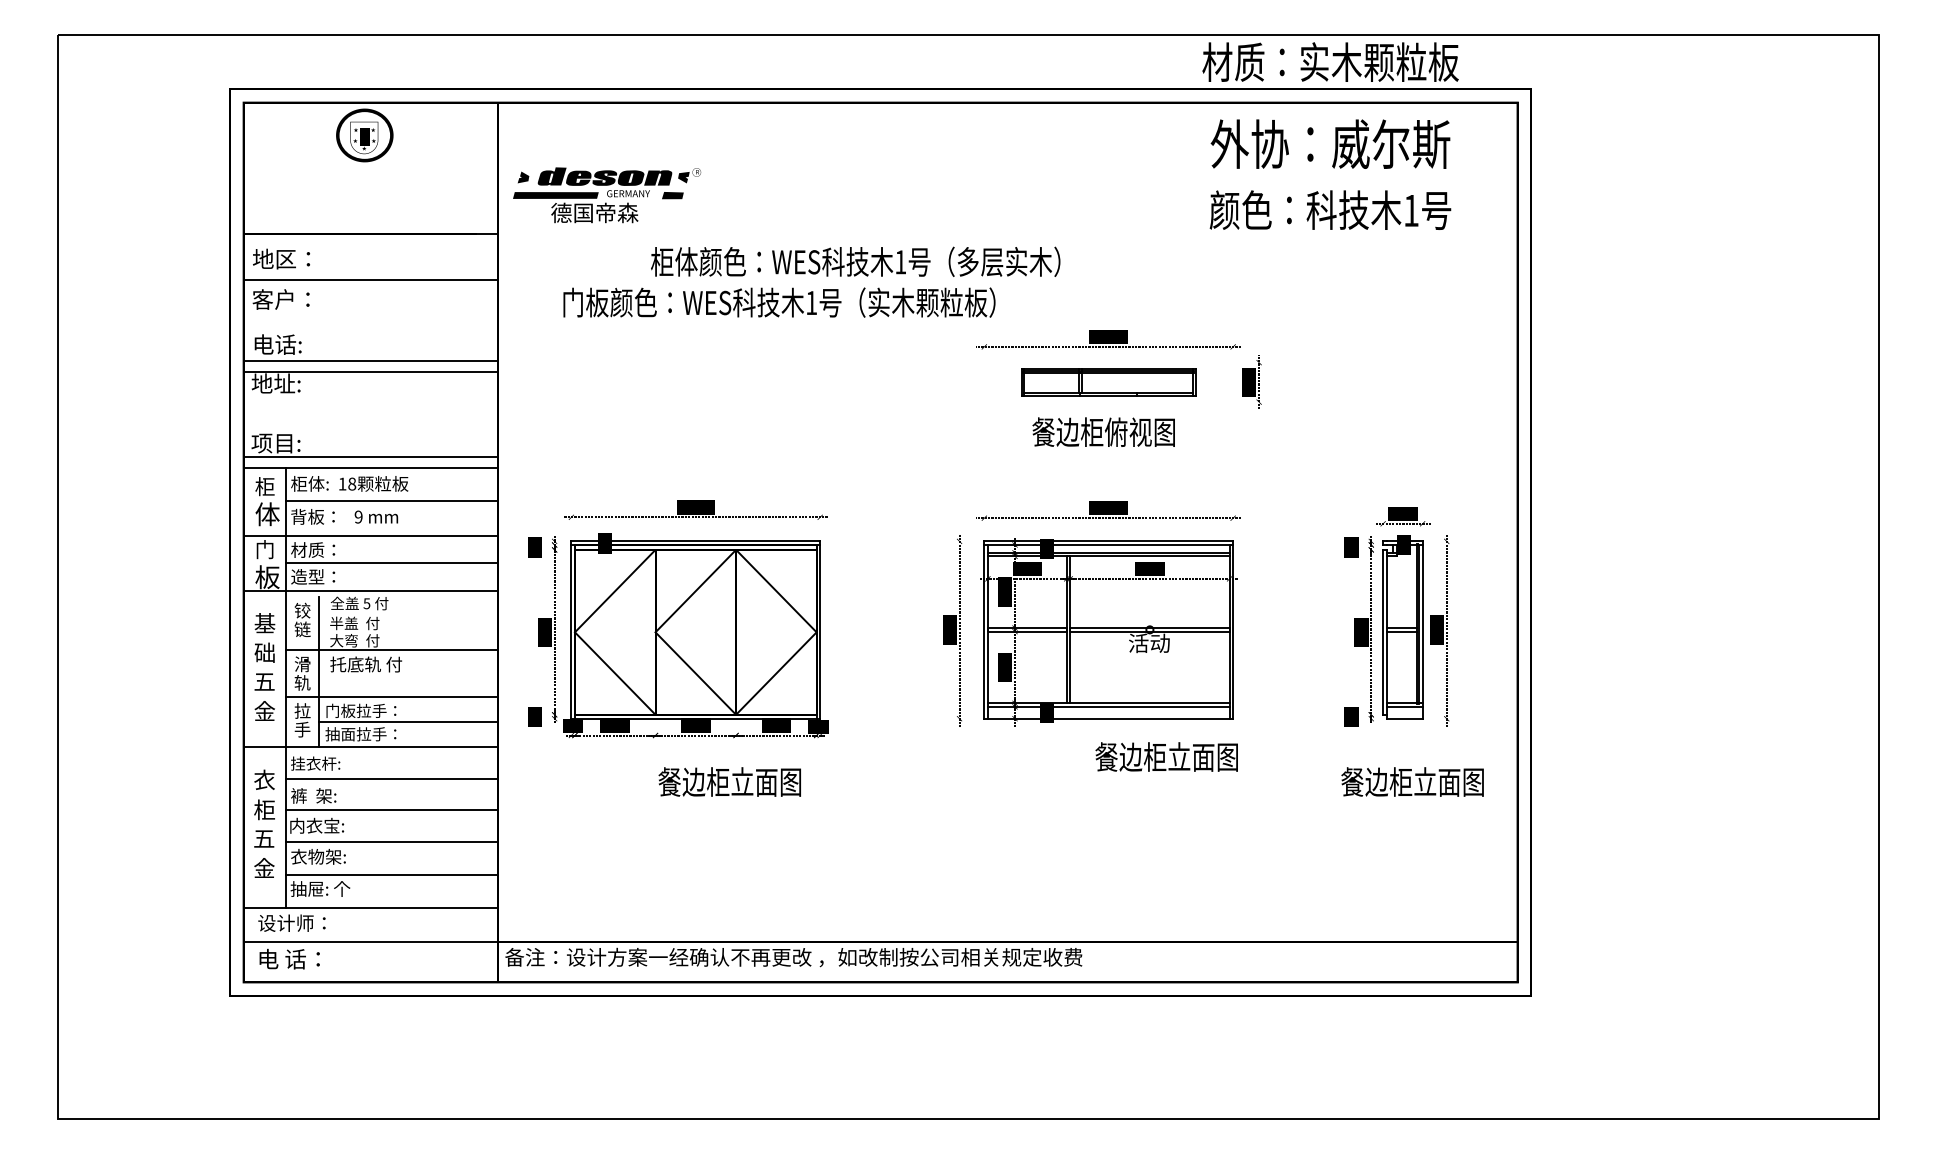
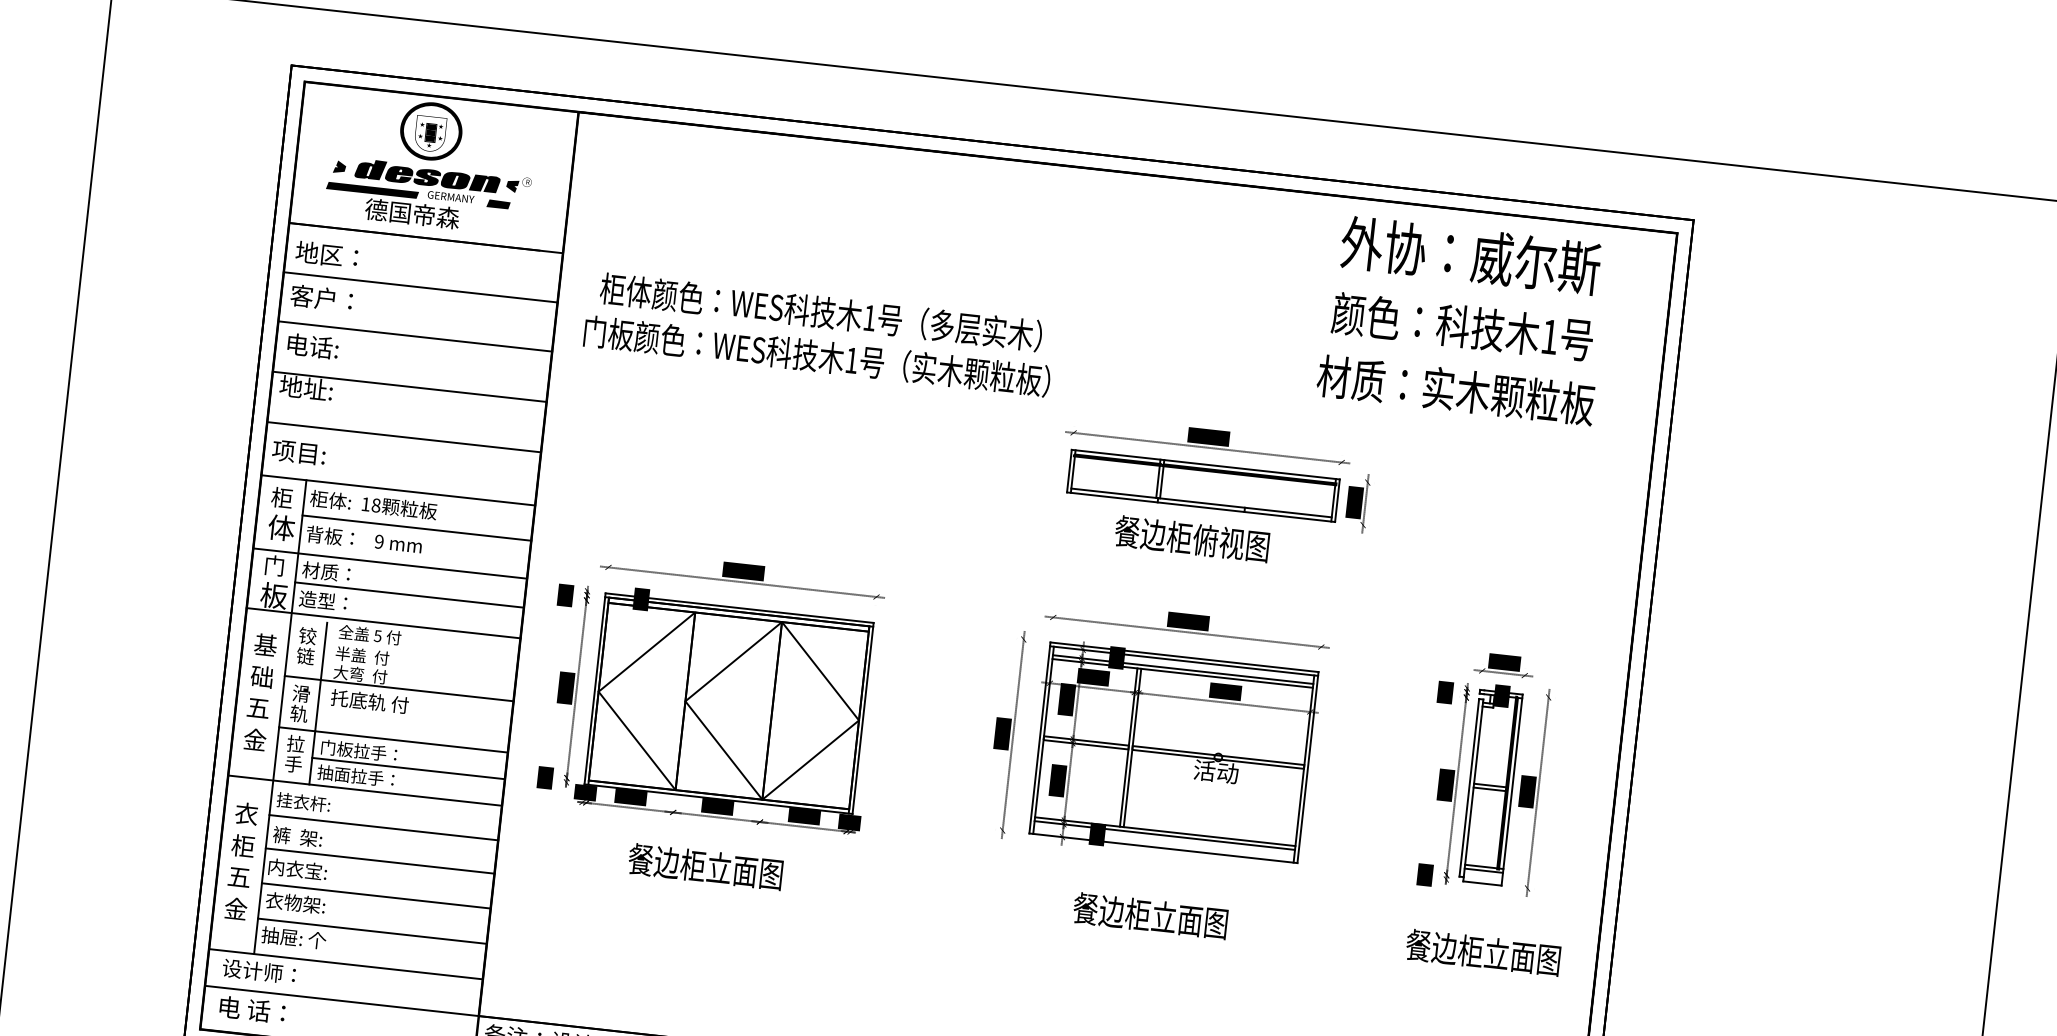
text: (1330, 61) -> (1455, 389), moved
text: (607, 195) -> (428, 196), moved
text: (855, 261) -> (821, 311), moved
text: (779, 302) -> (817, 356), moved
line: (371, 361) -> (415, 336), moved
part: (1108, 382) -> (1203, 486), size x1.43
line: (370, 456) -> (403, 437), moved
text: (1166, 756) -> (1150, 915), moved
text: (729, 781) -> (705, 866), moved

